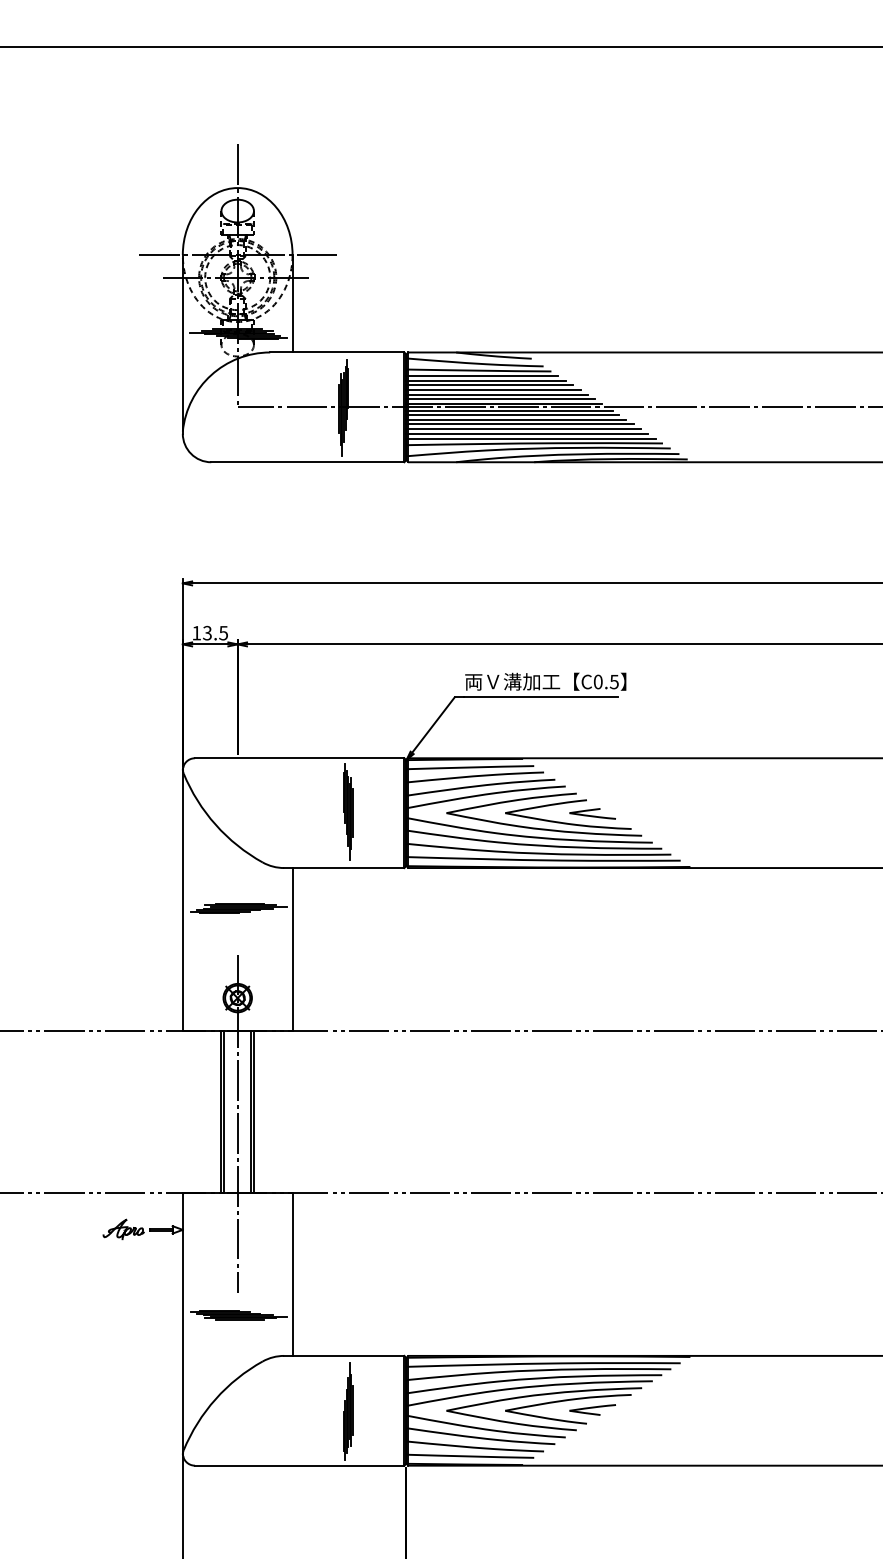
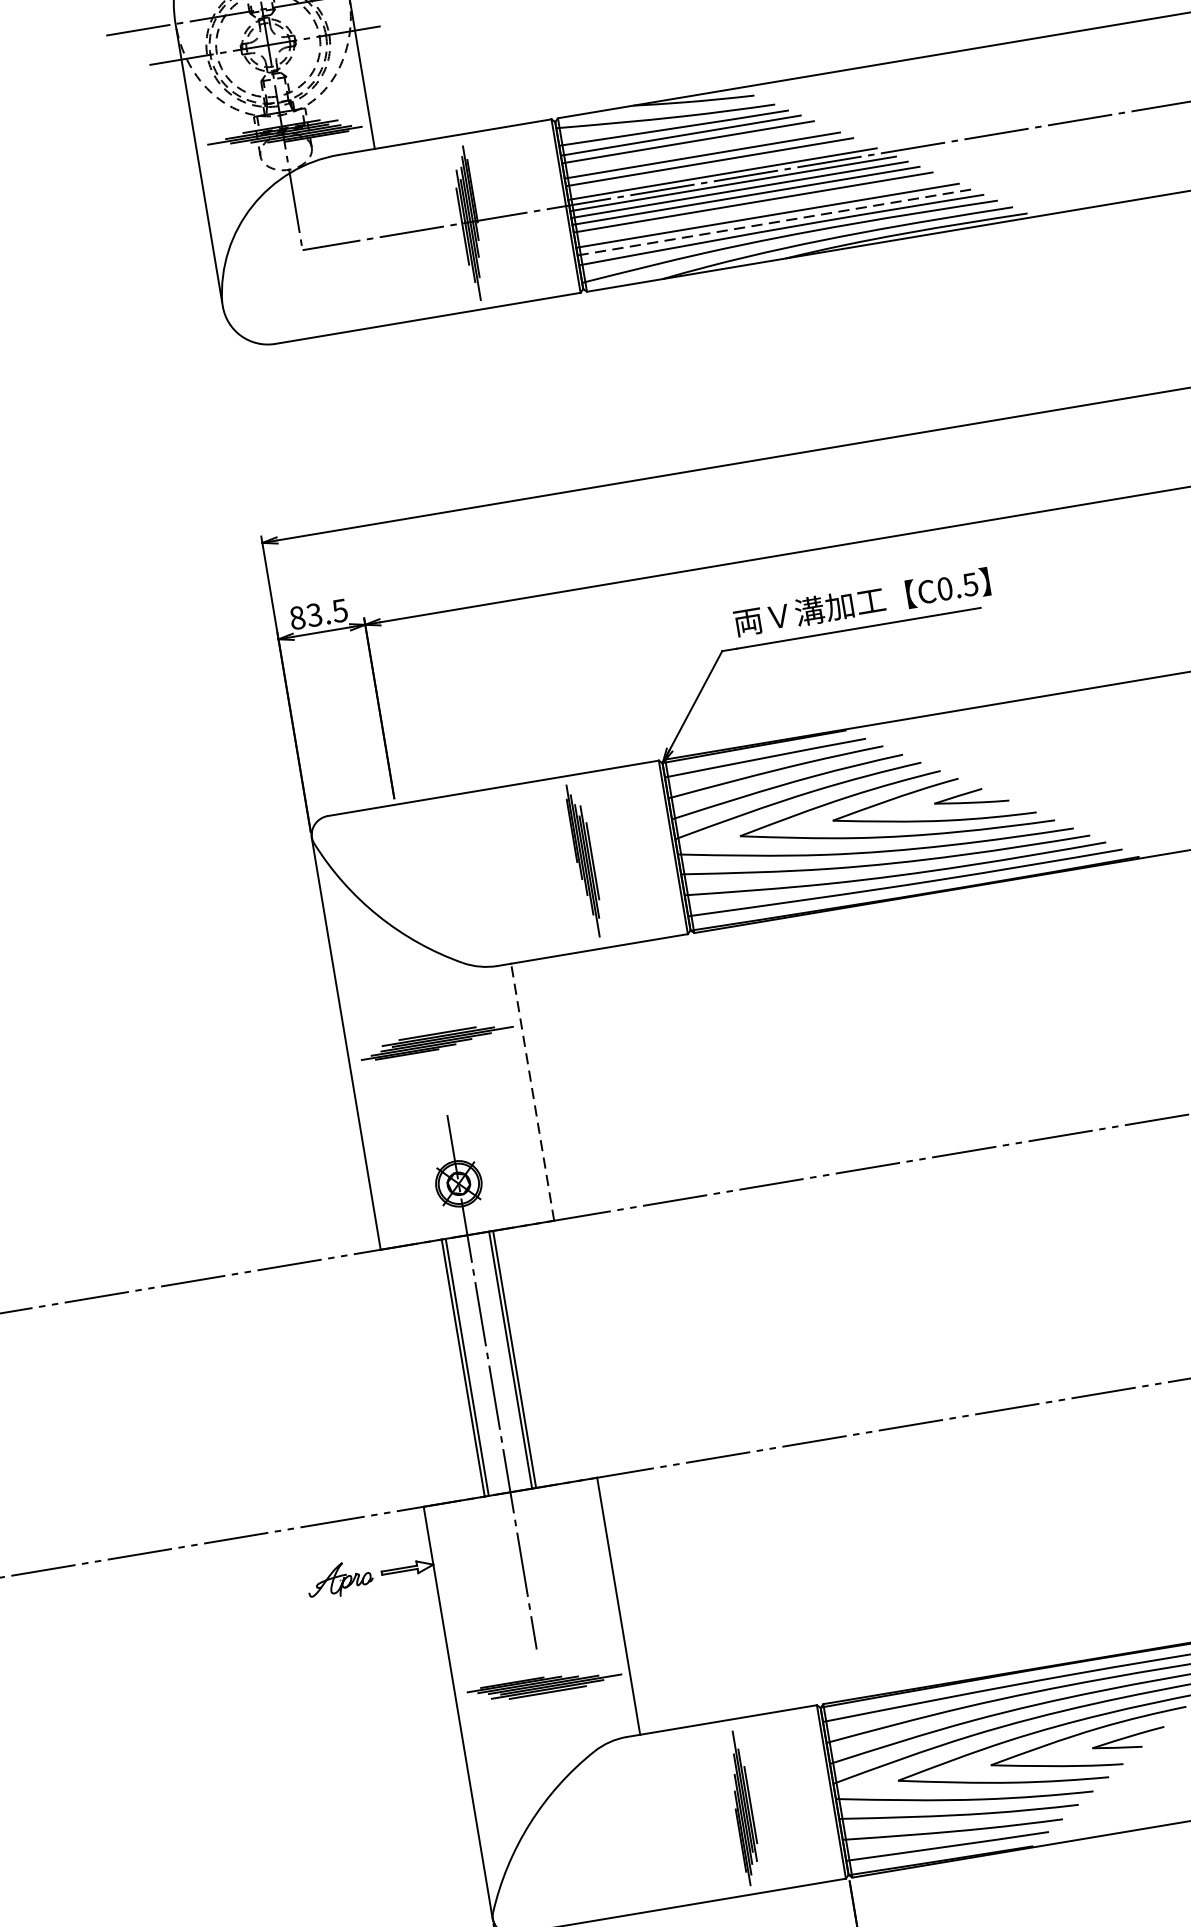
line: (489, 385) -> (694, 149), removed
line: (500, 399) -> (715, 168), removed
line: (523, 429) -> (760, 209), removed
line: (531, 438) -> (775, 221), solid -> dashed
text: (196, 633) -> (297, 618), 13.5 -> 83.5
line: (292, 948) -> (532, 1090), solid -> dashed

